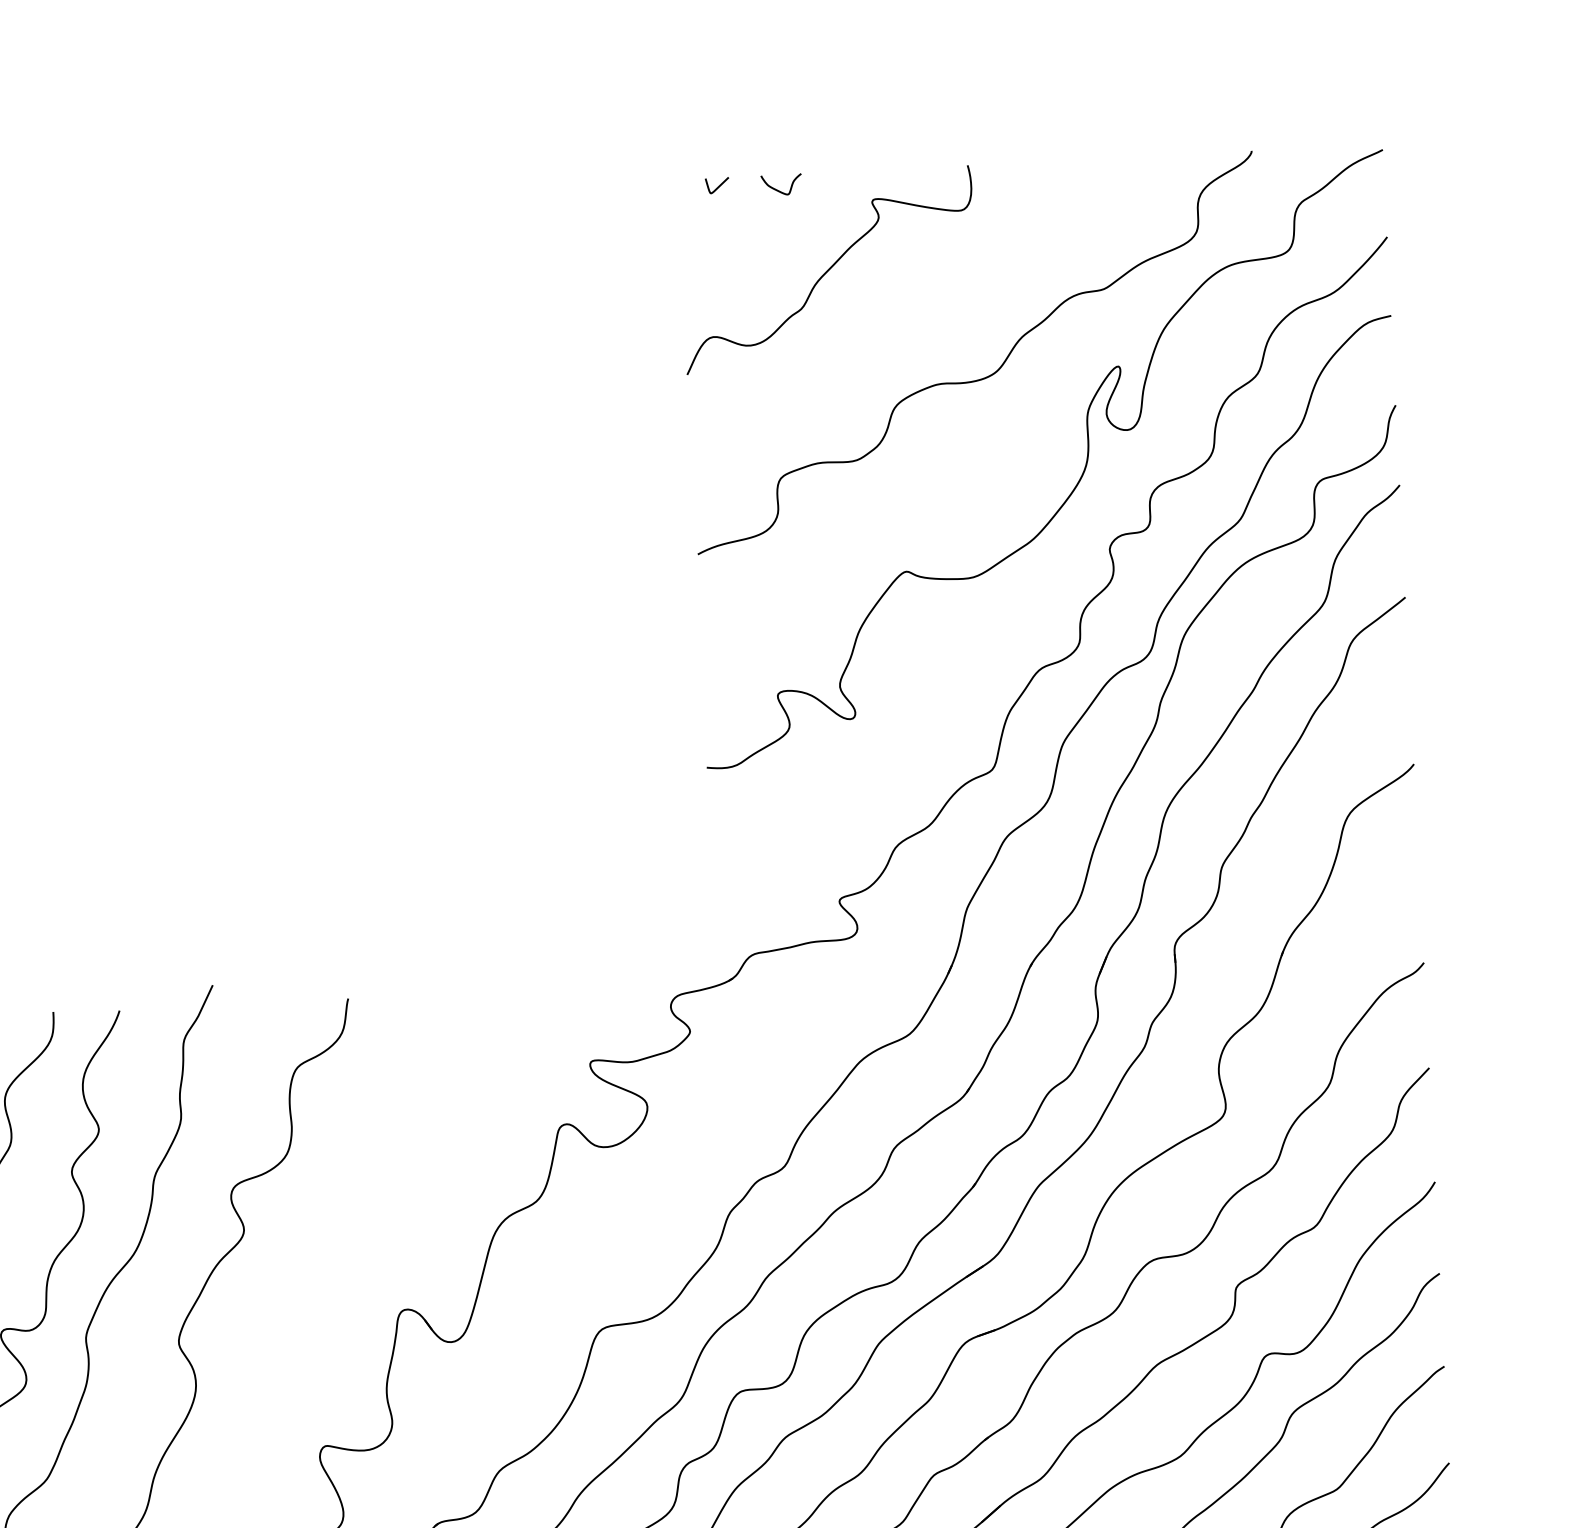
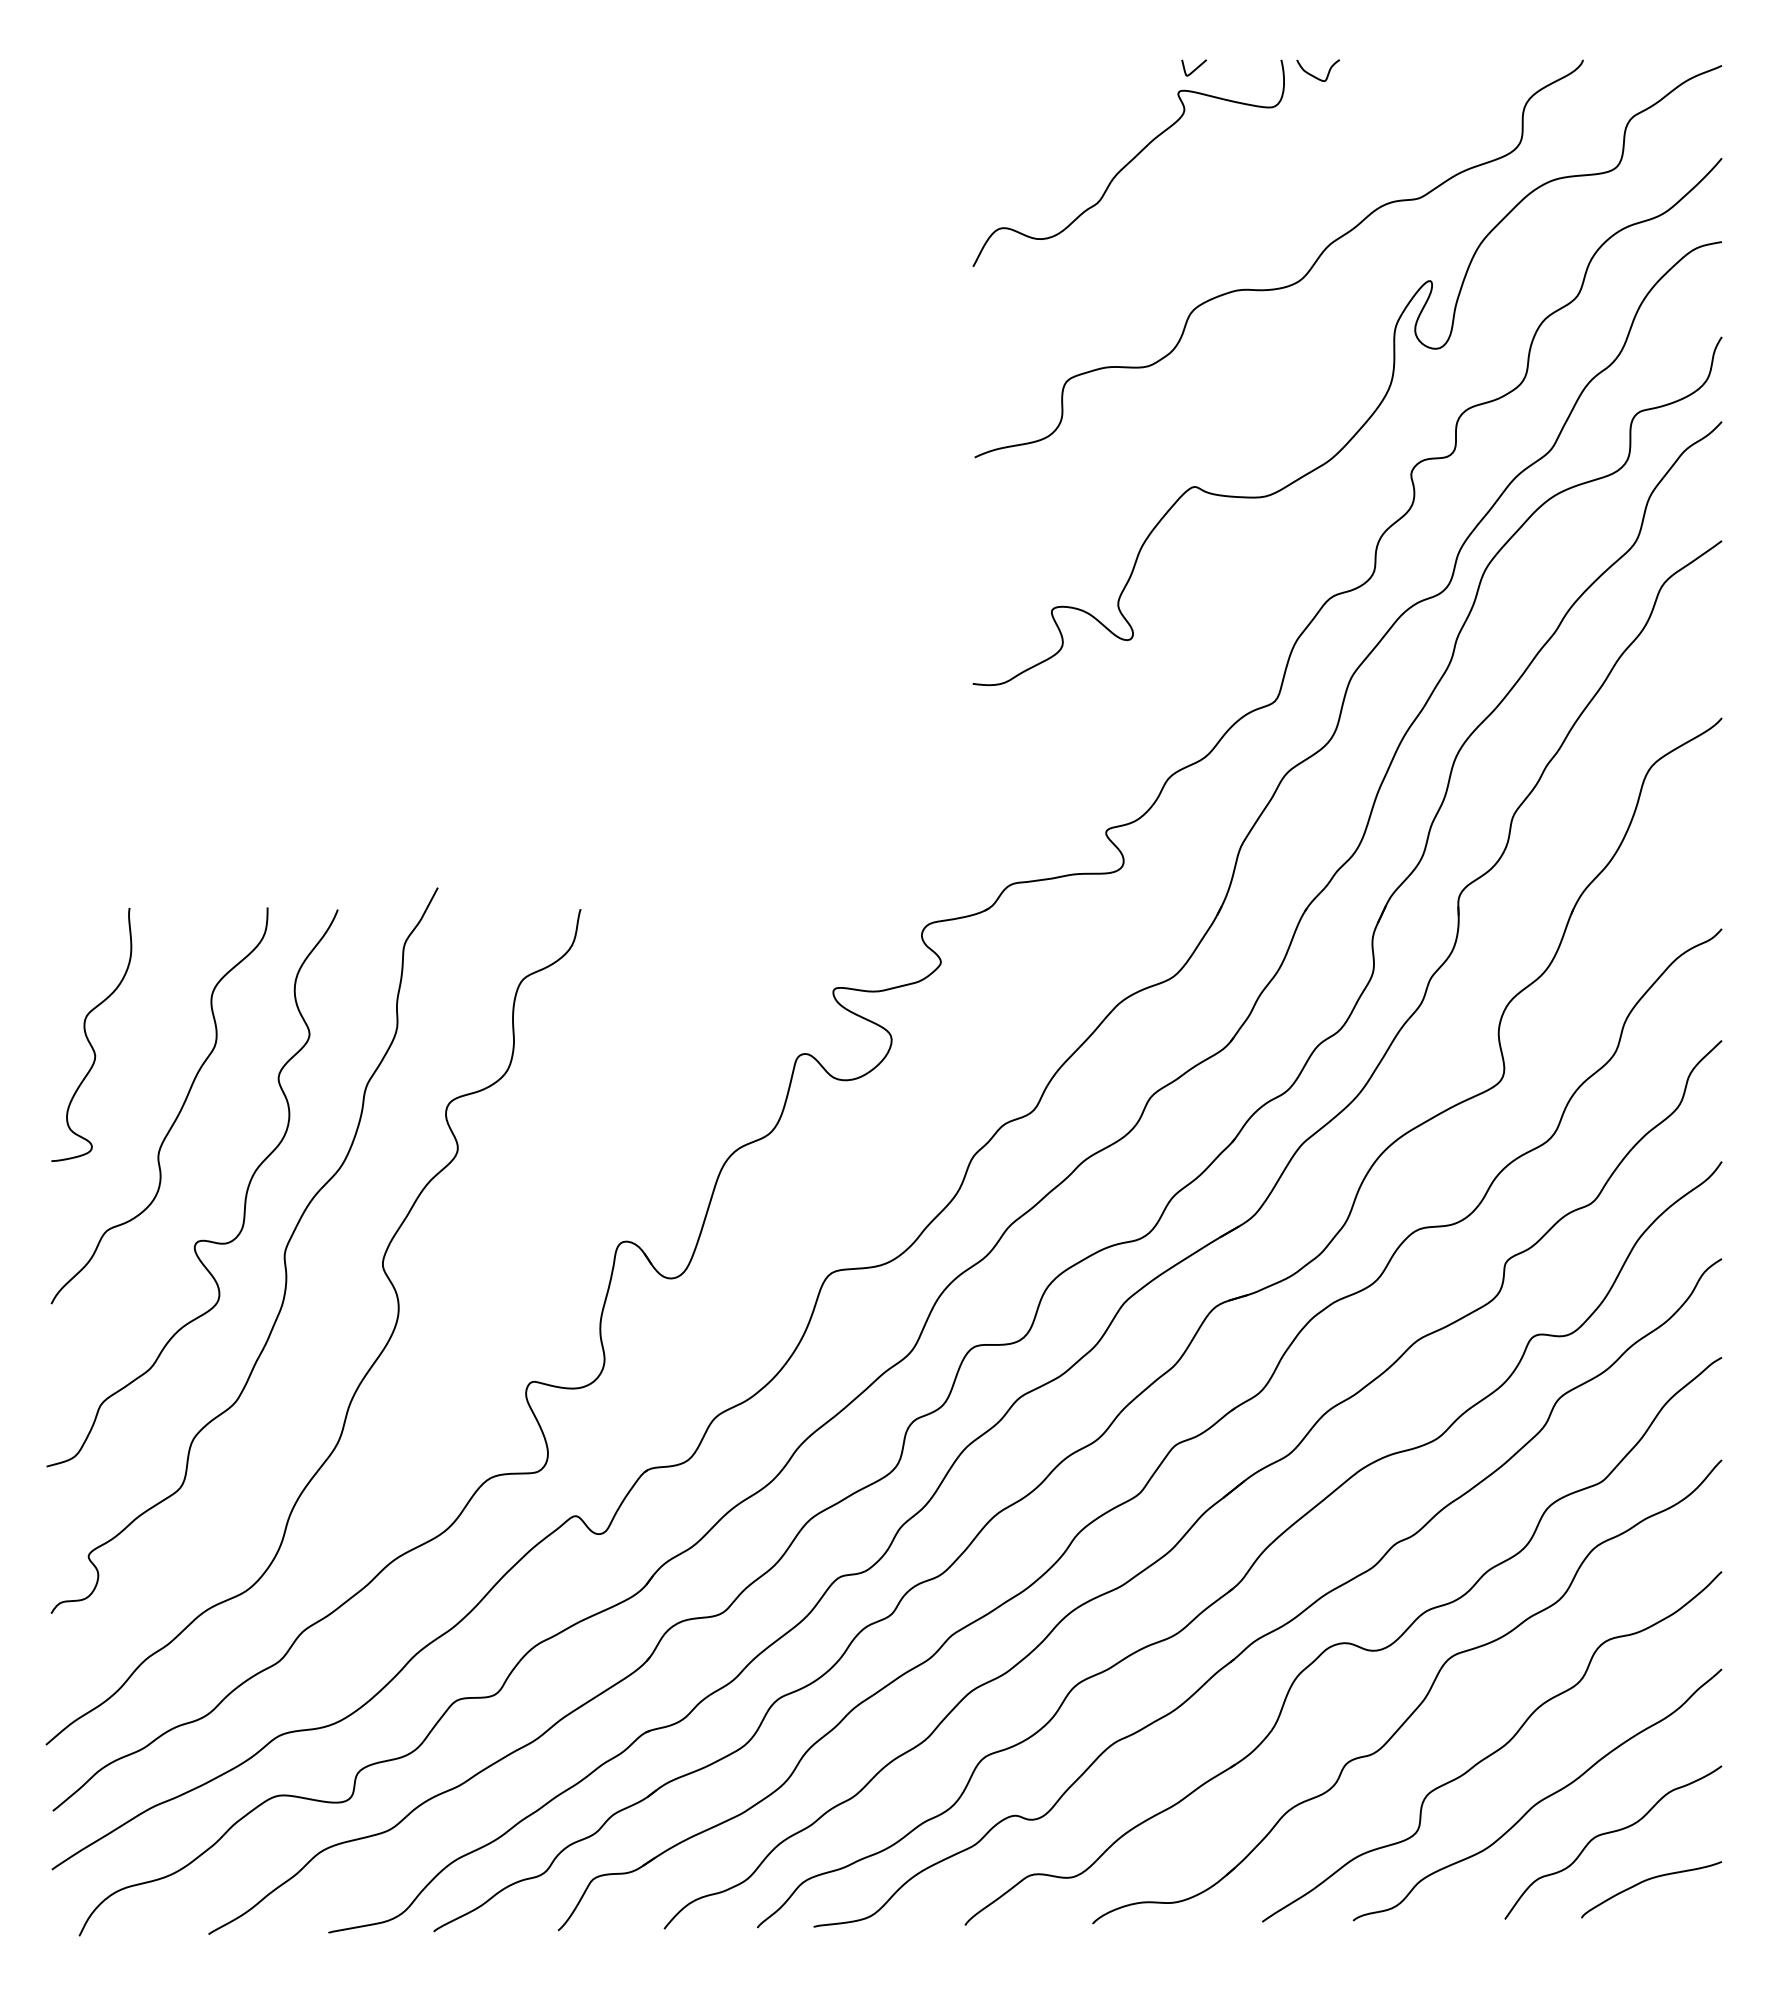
curve: (718, 186) -> (1195, 68), moved
curve: (778, 189) -> (1314, 75), moved

